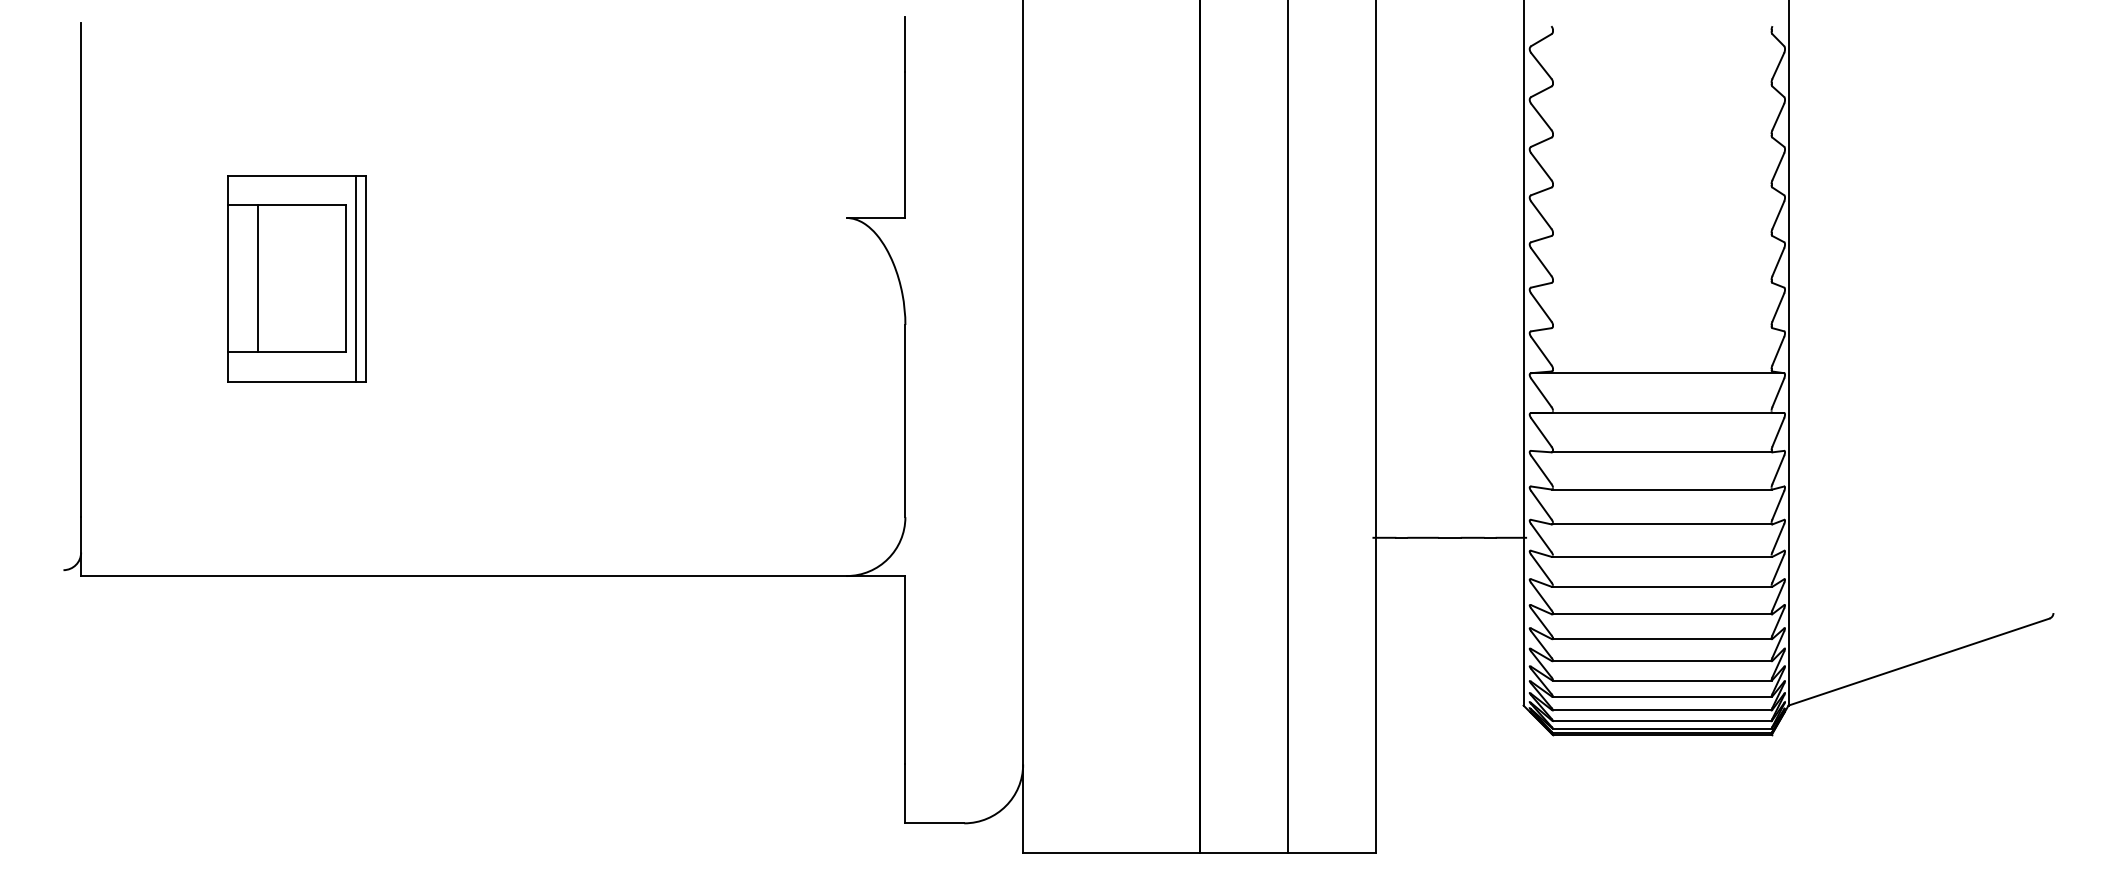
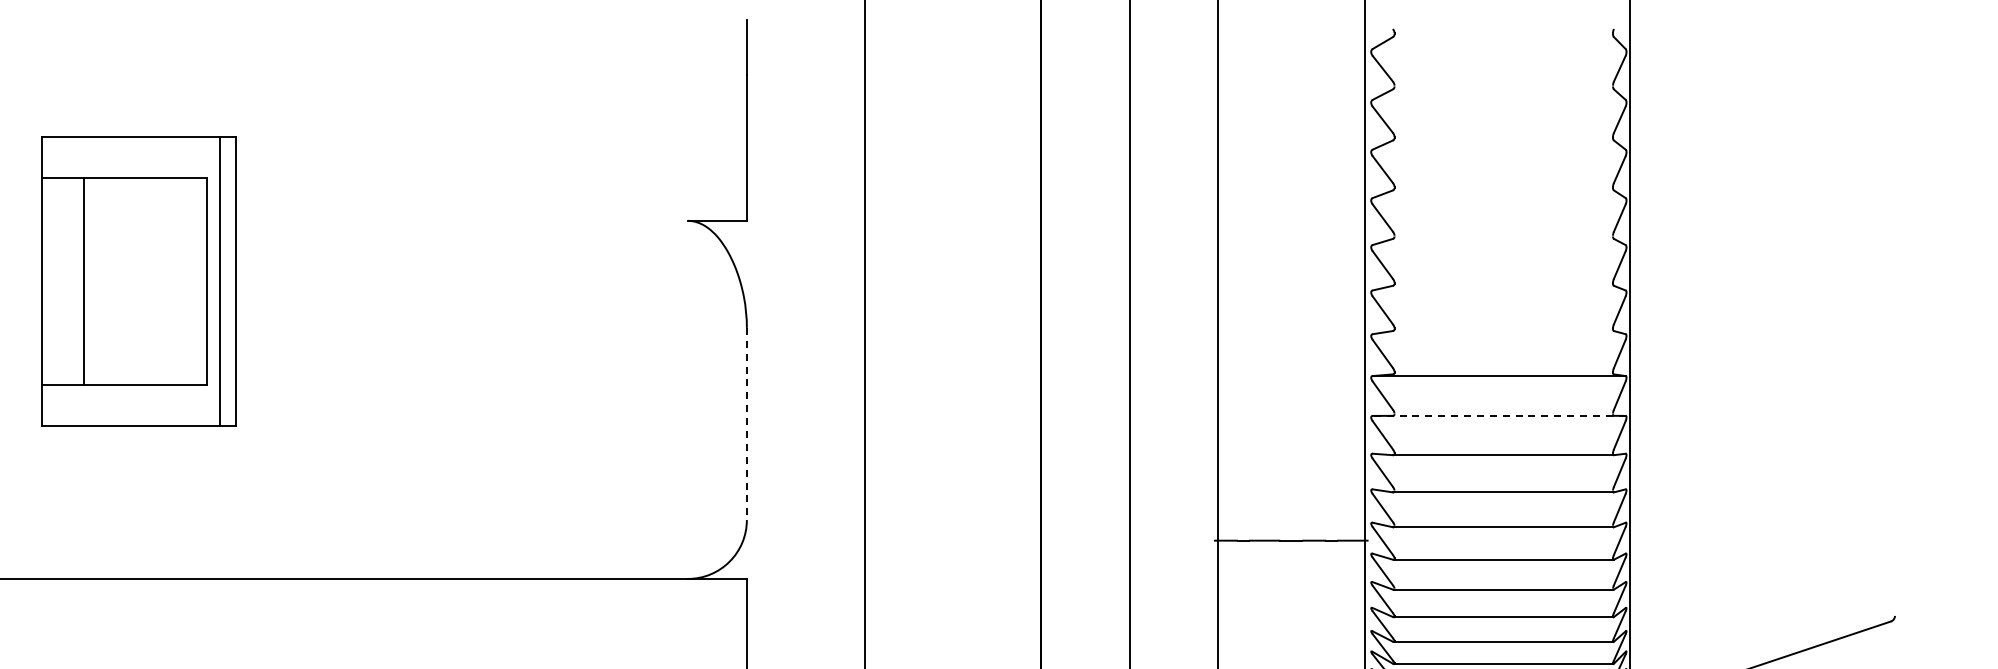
part: (296, 278) -> (137, 281), size x1.4
line: (1657, 413) -> (1498, 416), solid -> dashed
line: (905, 421) -> (746, 424), solid -> dashed

